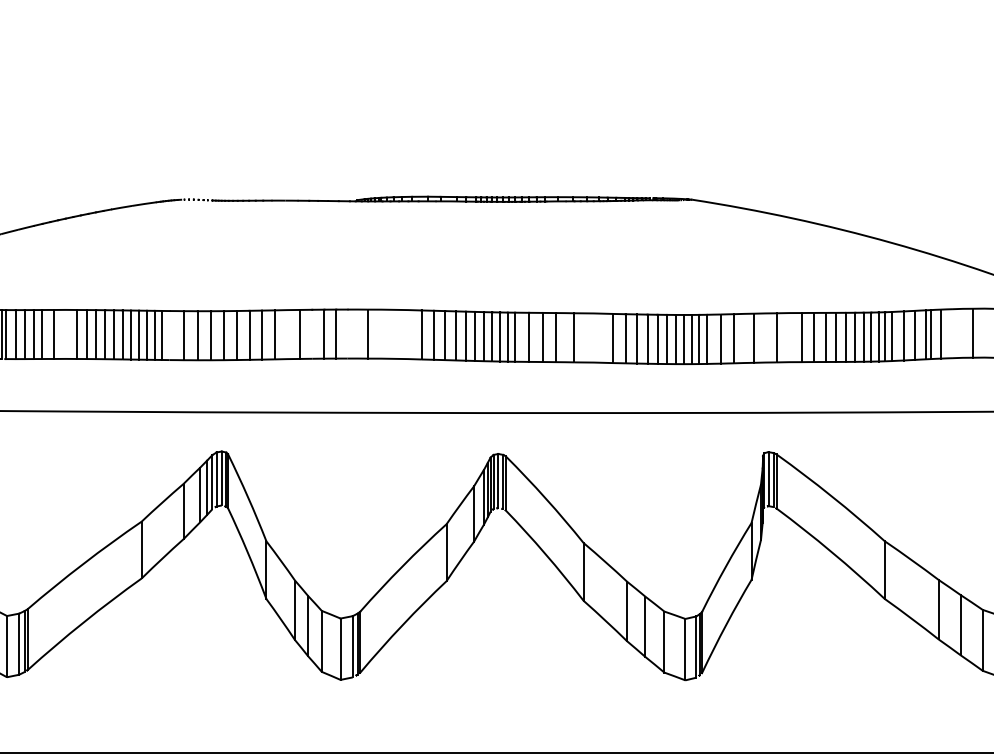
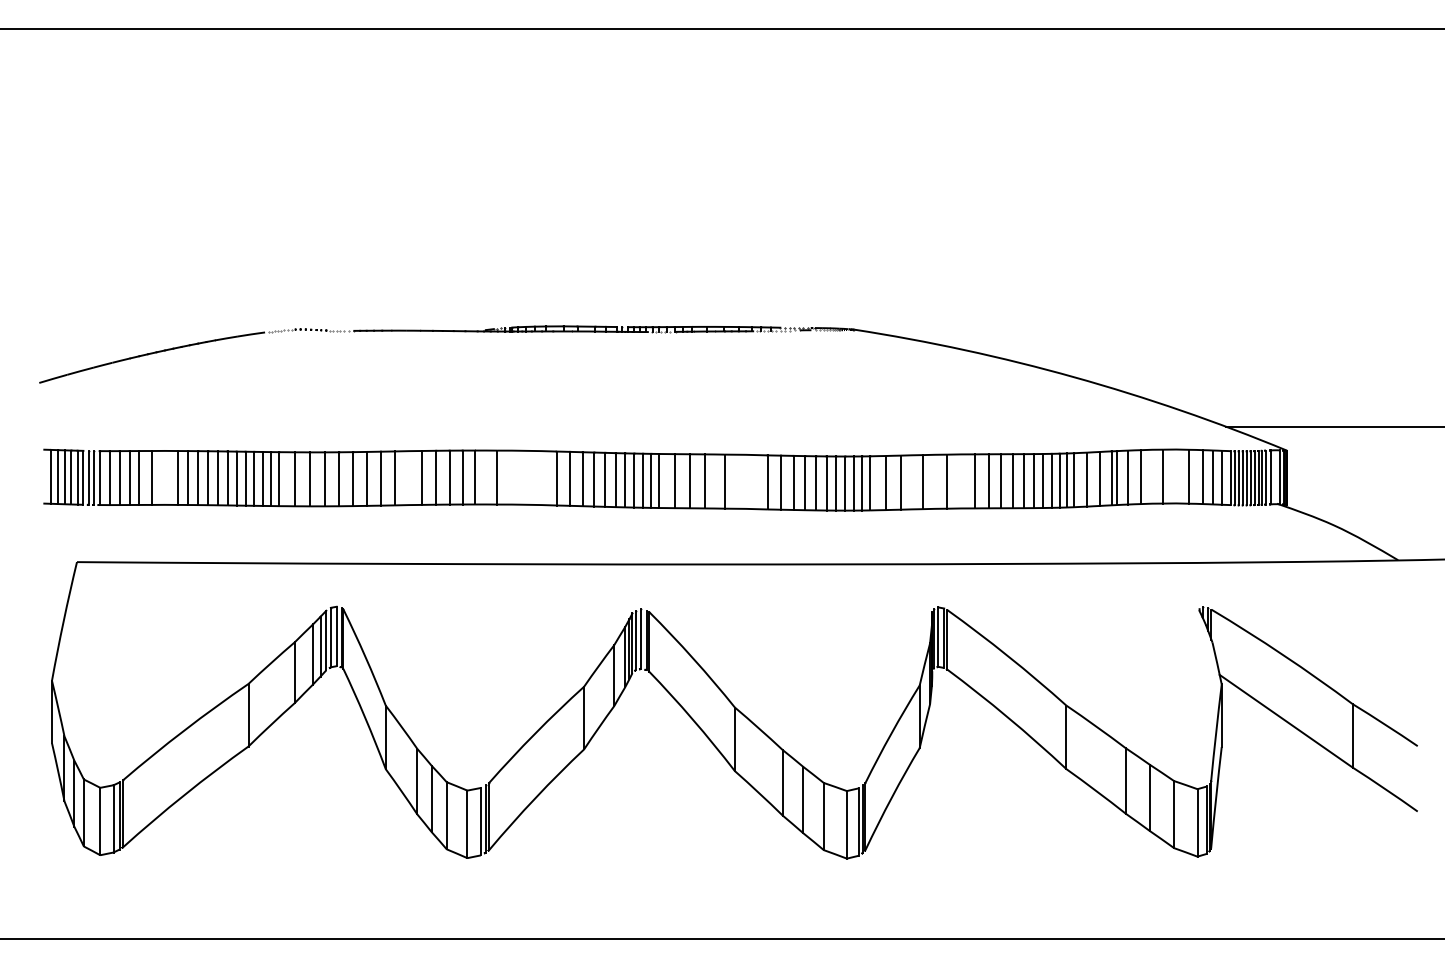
line: (312, 334) -> (436, 477), added
line: (347, 334) -> (475, 477), added
line: (953, 334) -> (1141, 477), added
line: (169, 335) -> (279, 479), added

